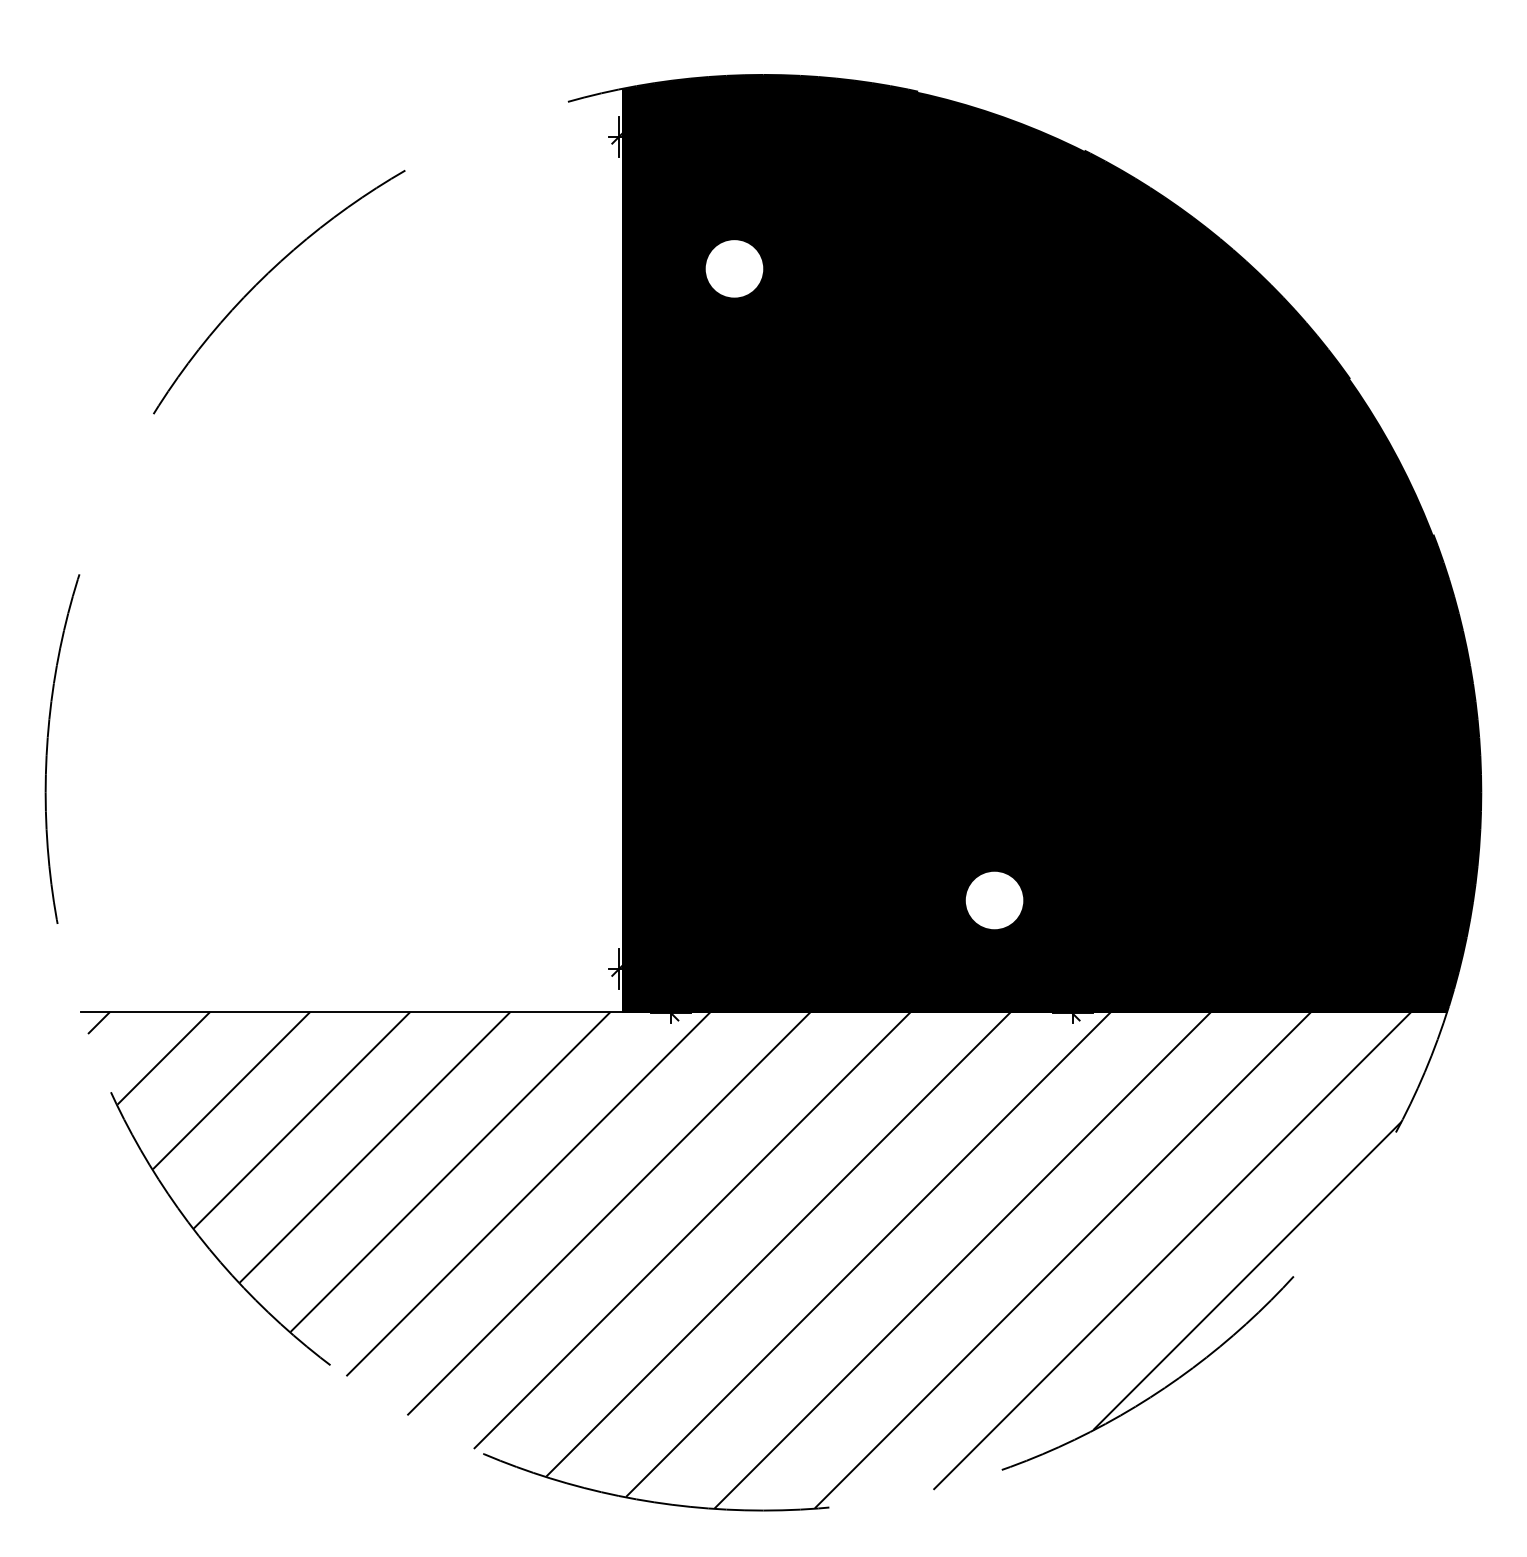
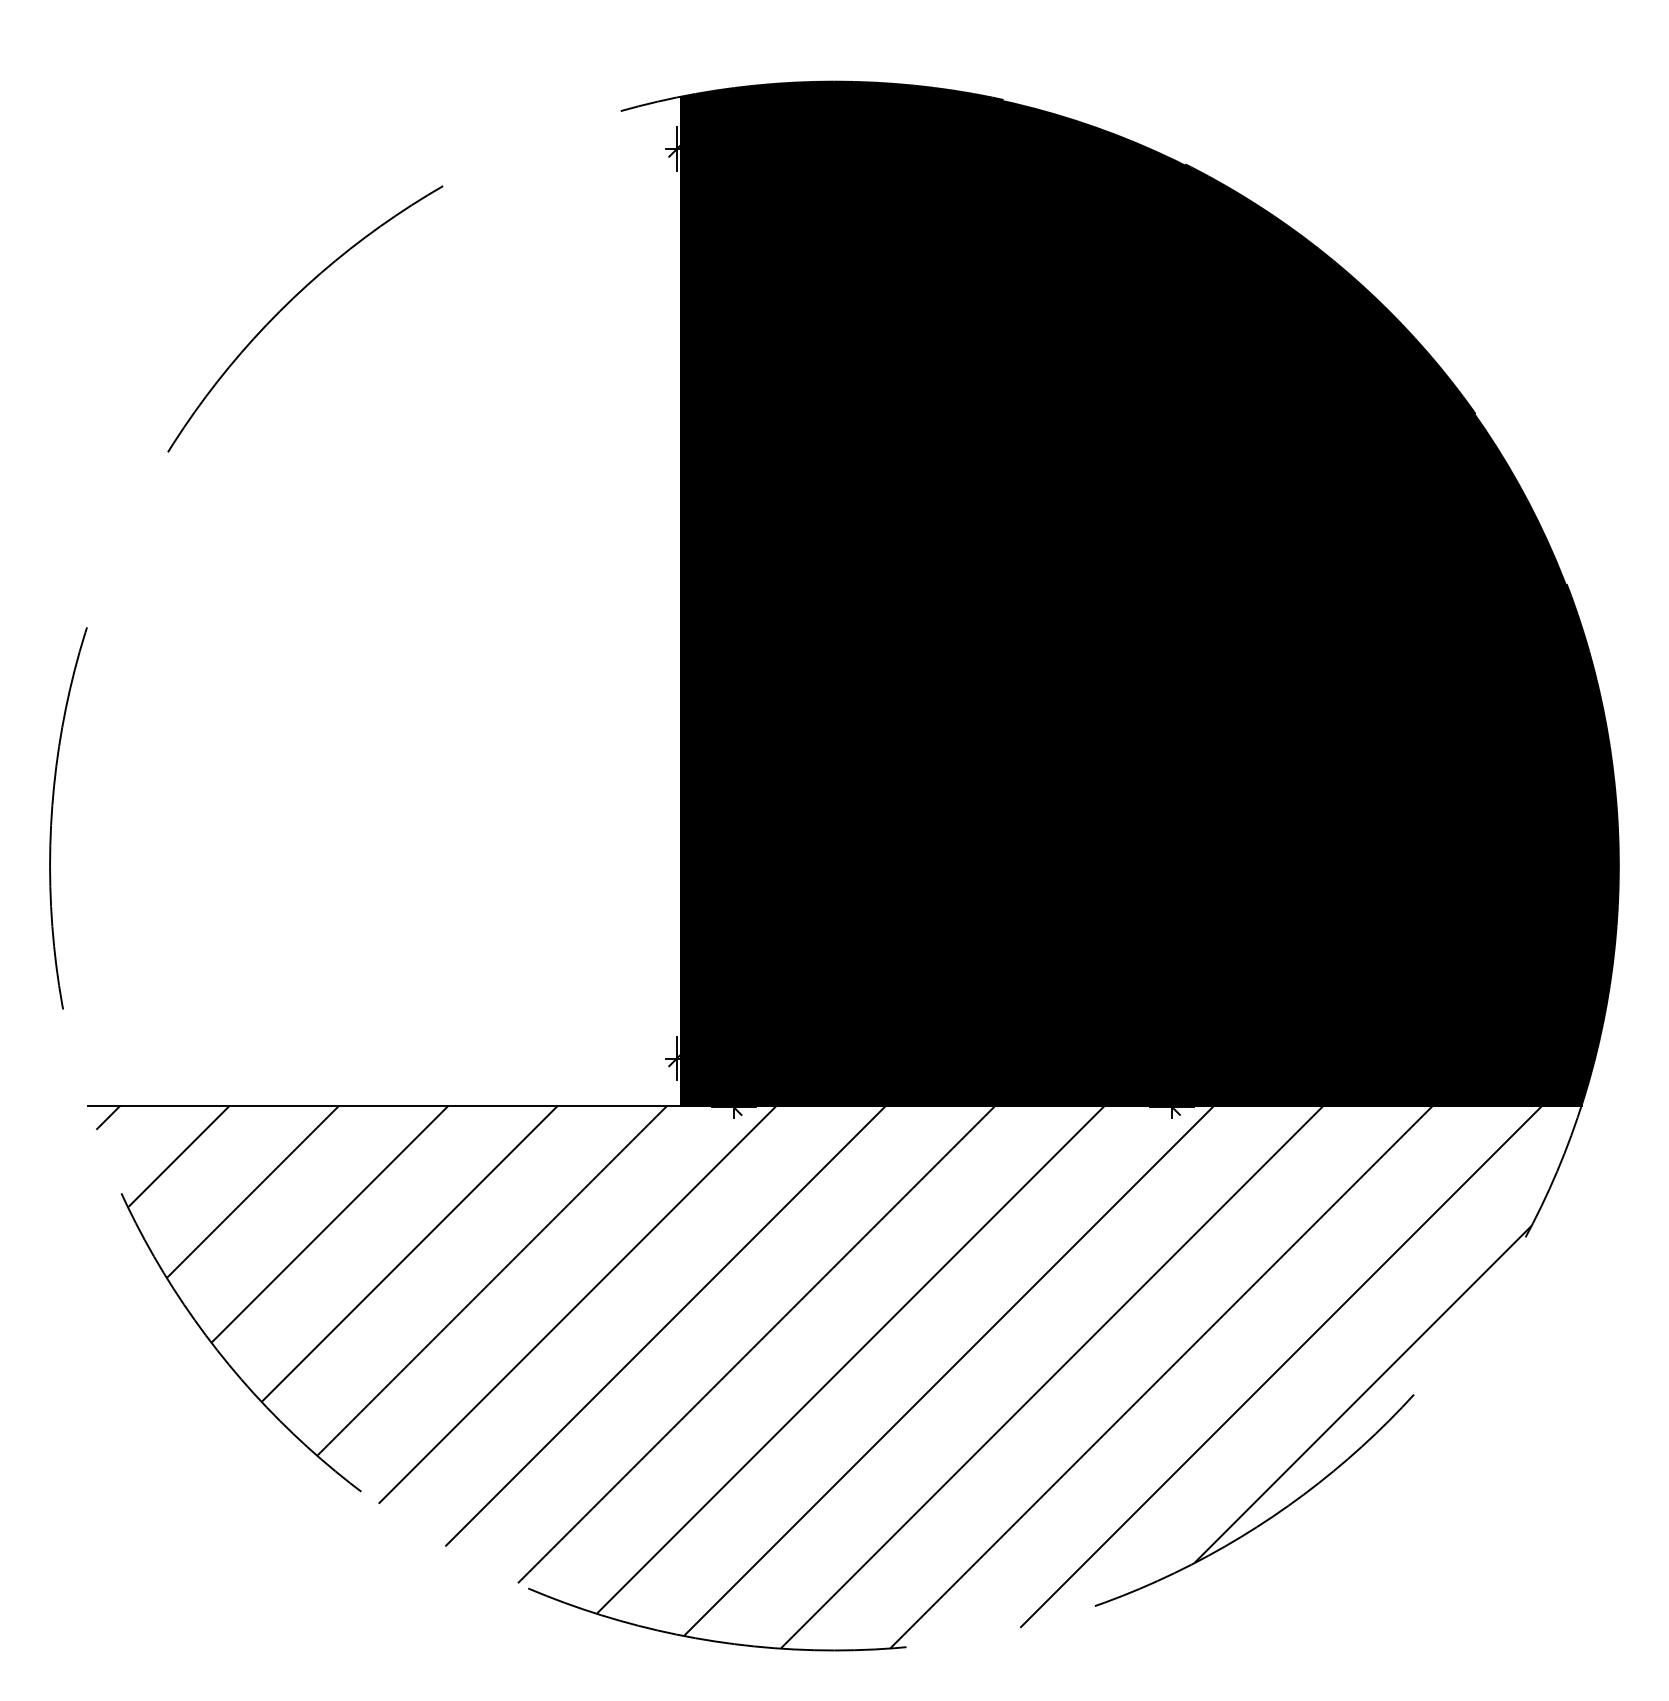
fill: (734, 268) -> (802, 293), added
fill: (994, 900) -> (1086, 983), added

